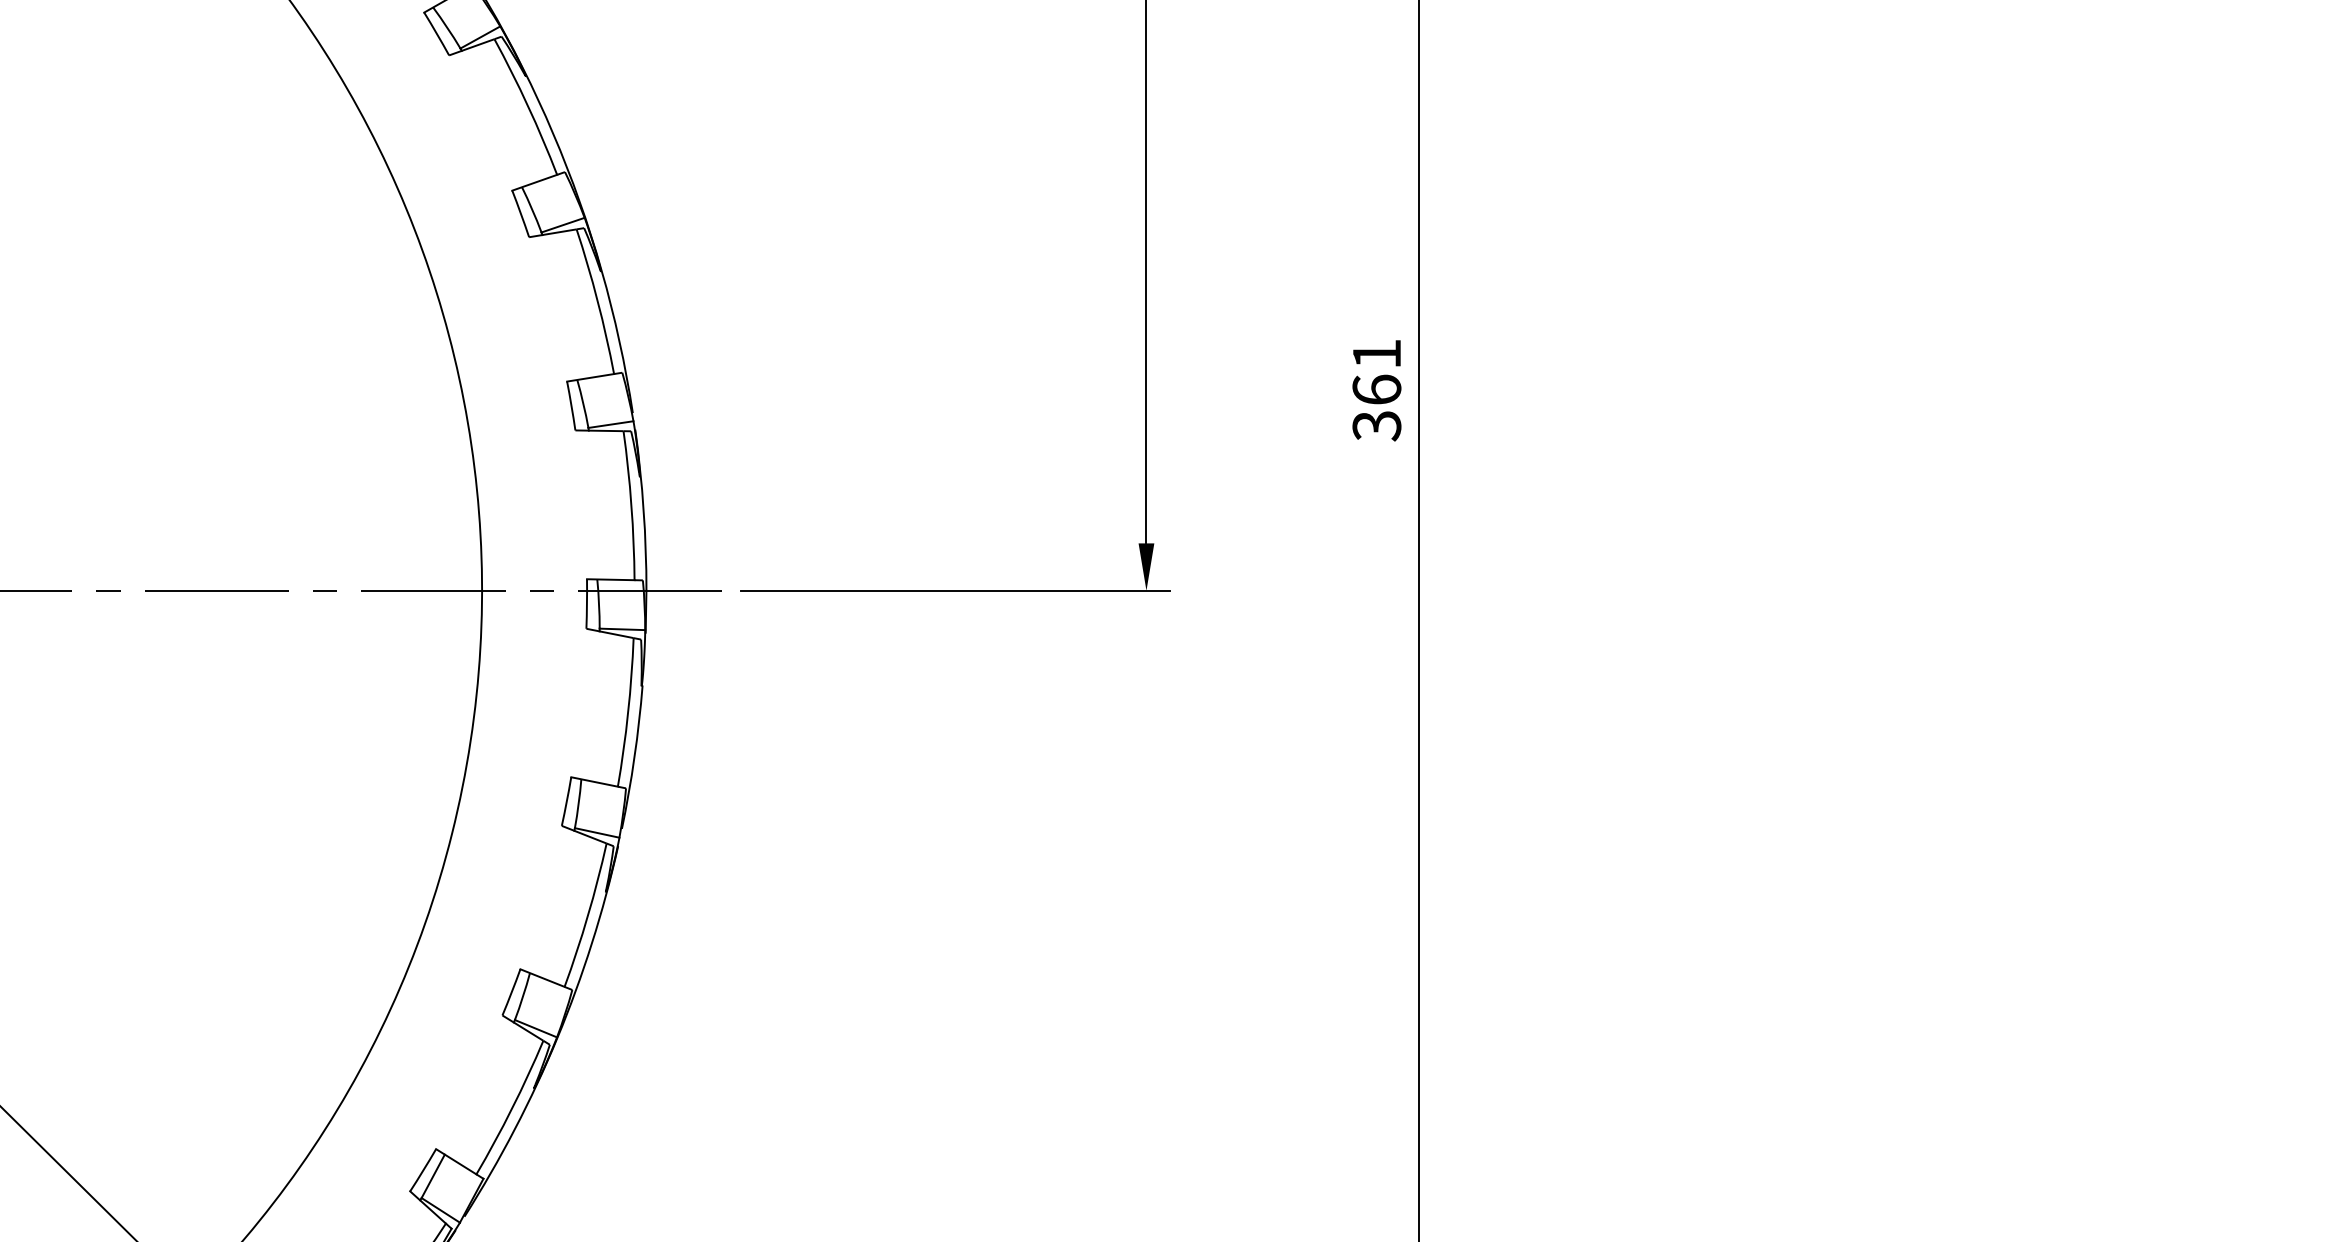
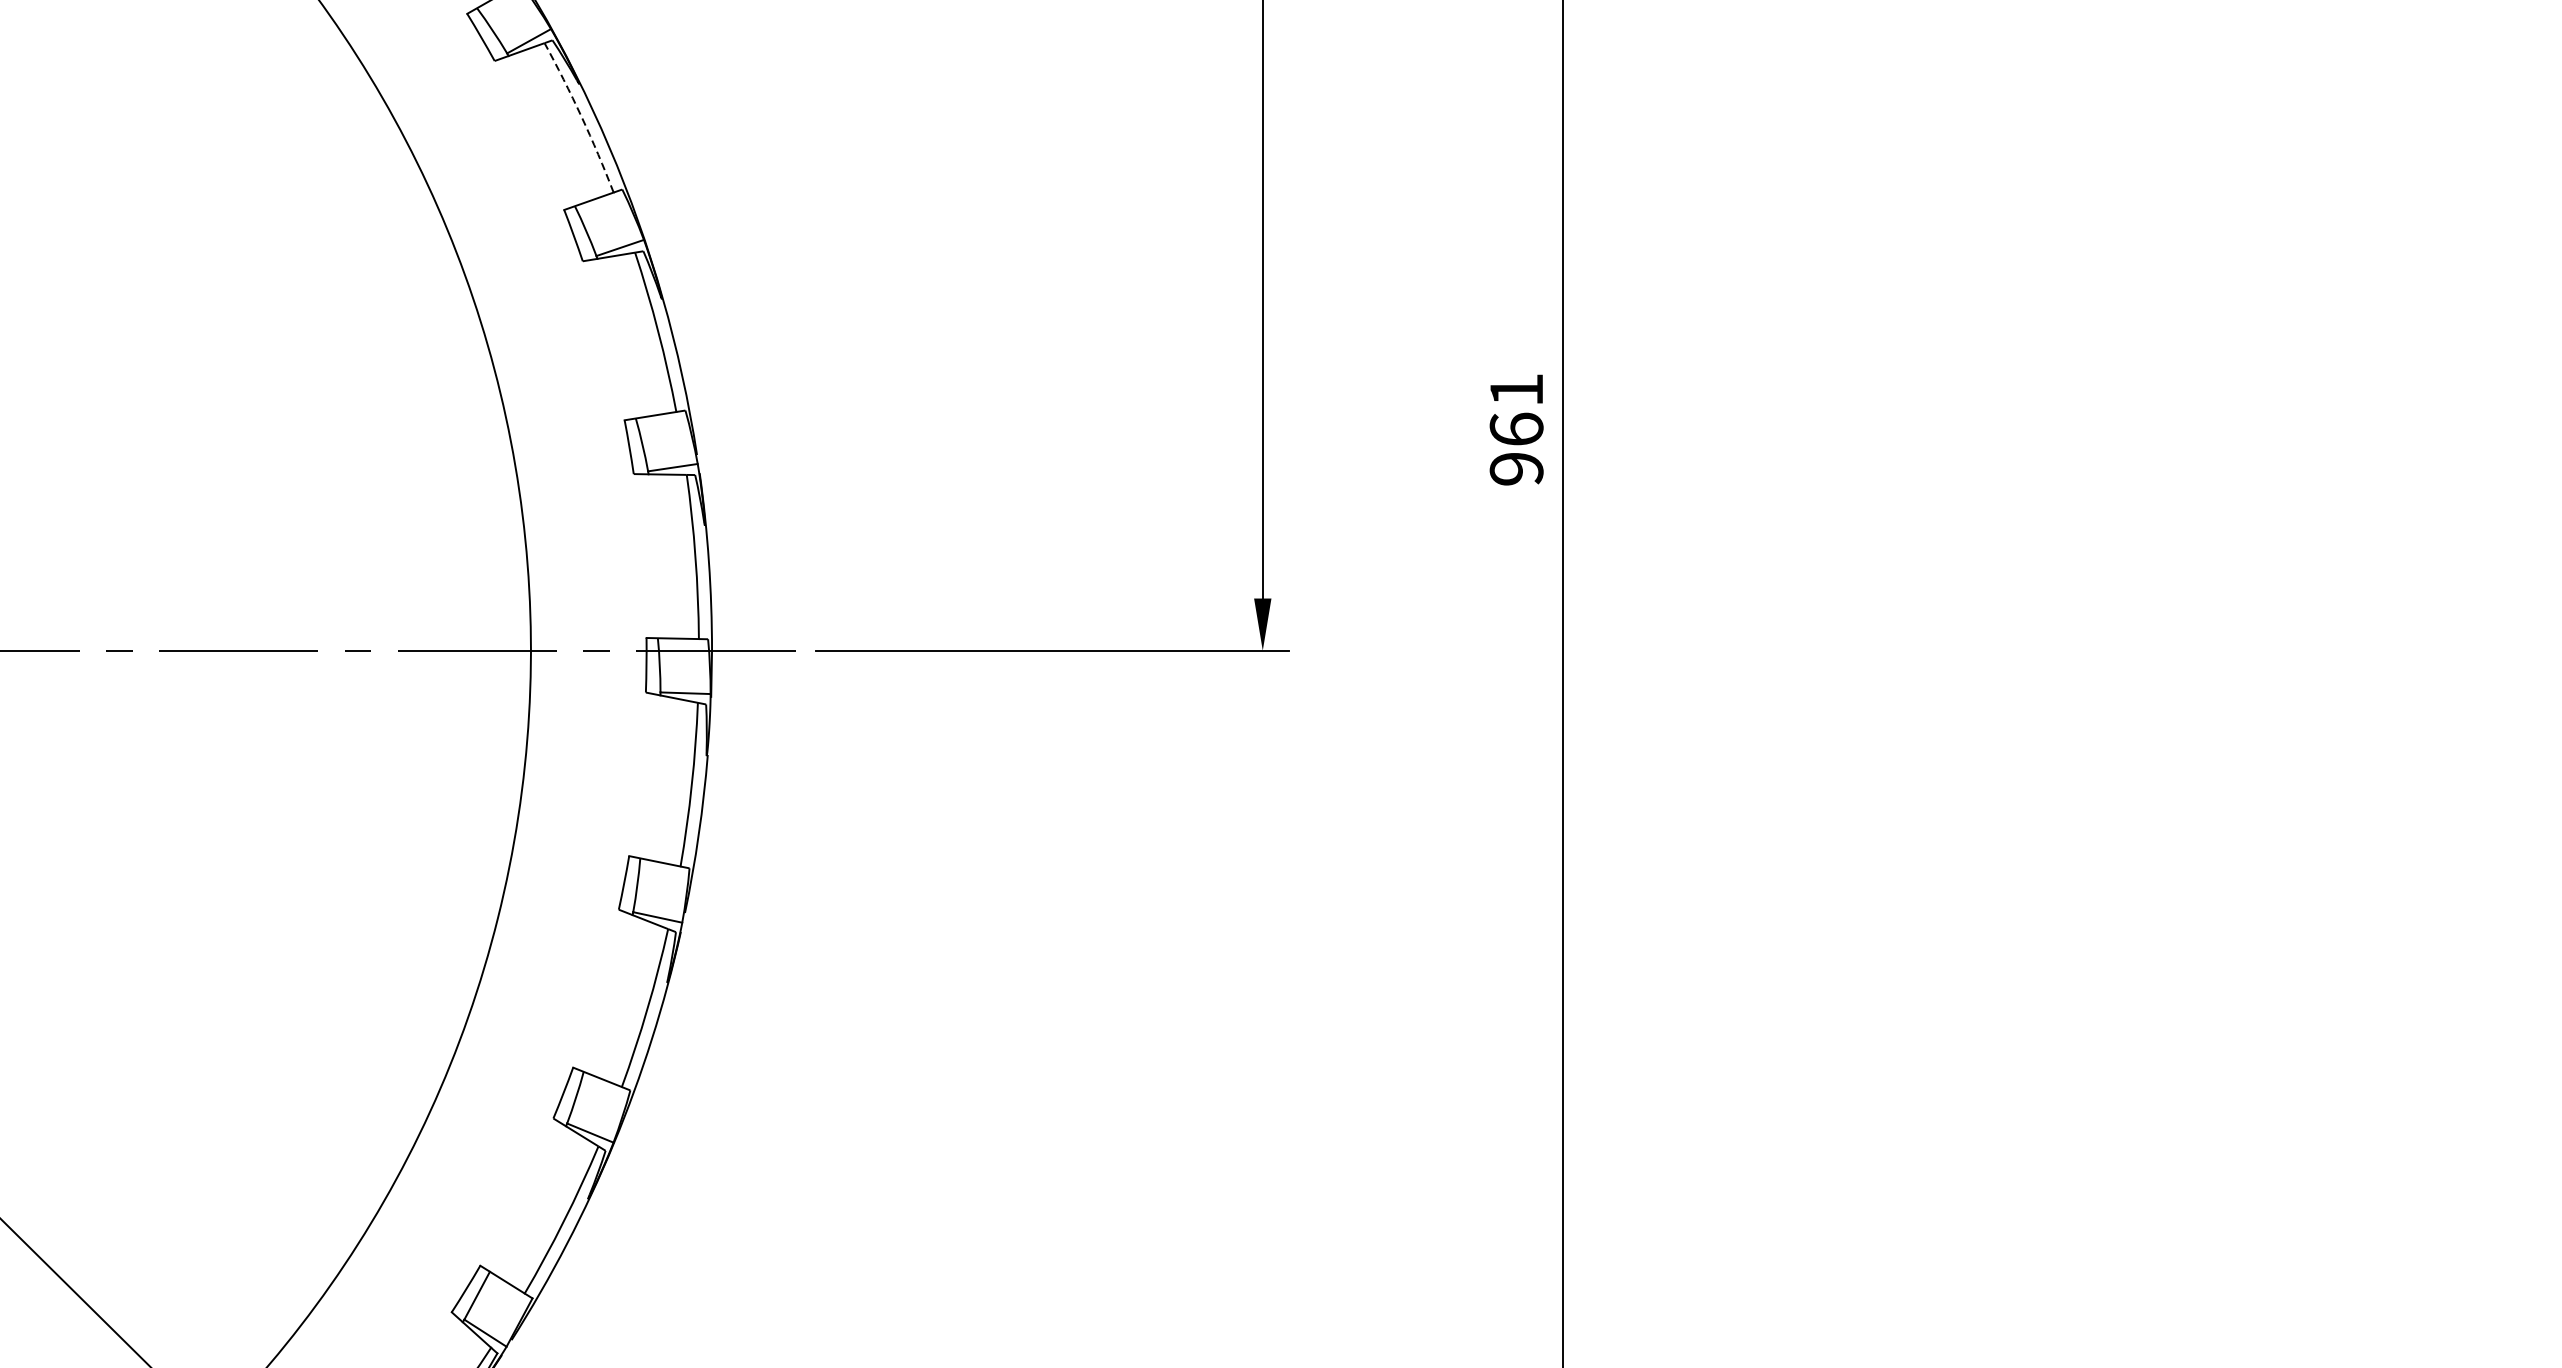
arc: (528, 106) -> (582, 117), solid -> dashed
text: (1376, 426) -> (1516, 469), 361 -> 961

